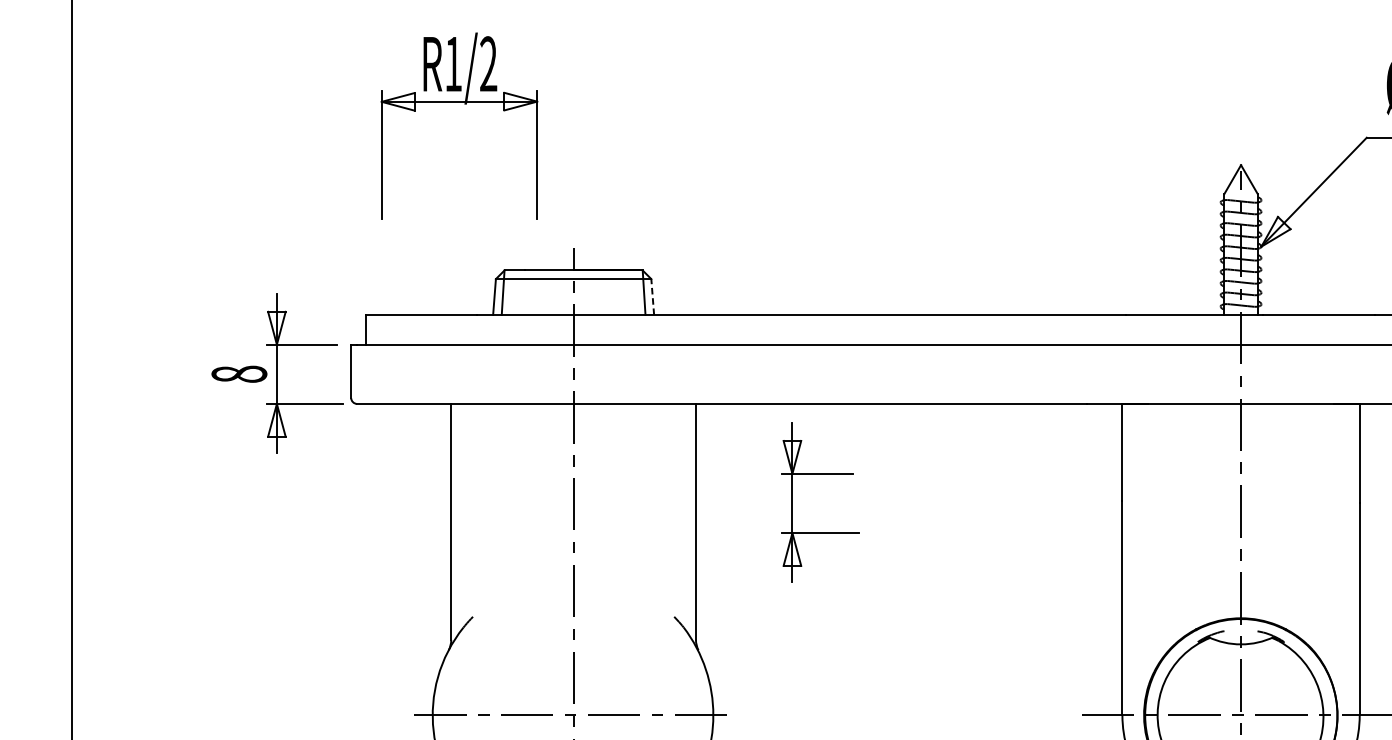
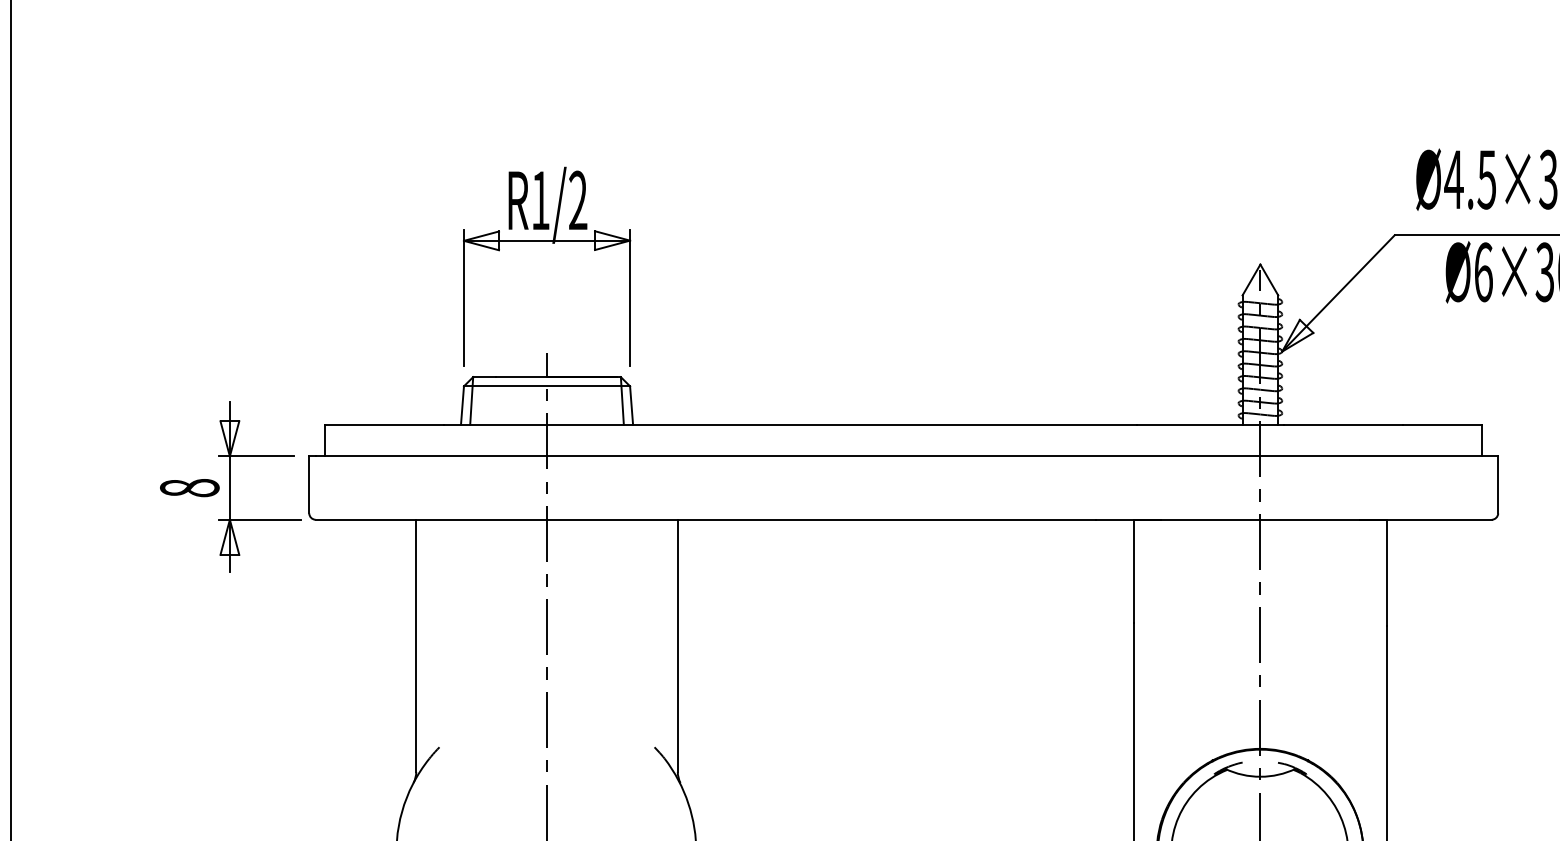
part: (464, 104) -> (552, 243), moved
line: (652, 297) -> (631, 405), dashed -> solid
part: (792, 501) -> (781, 624), removed

